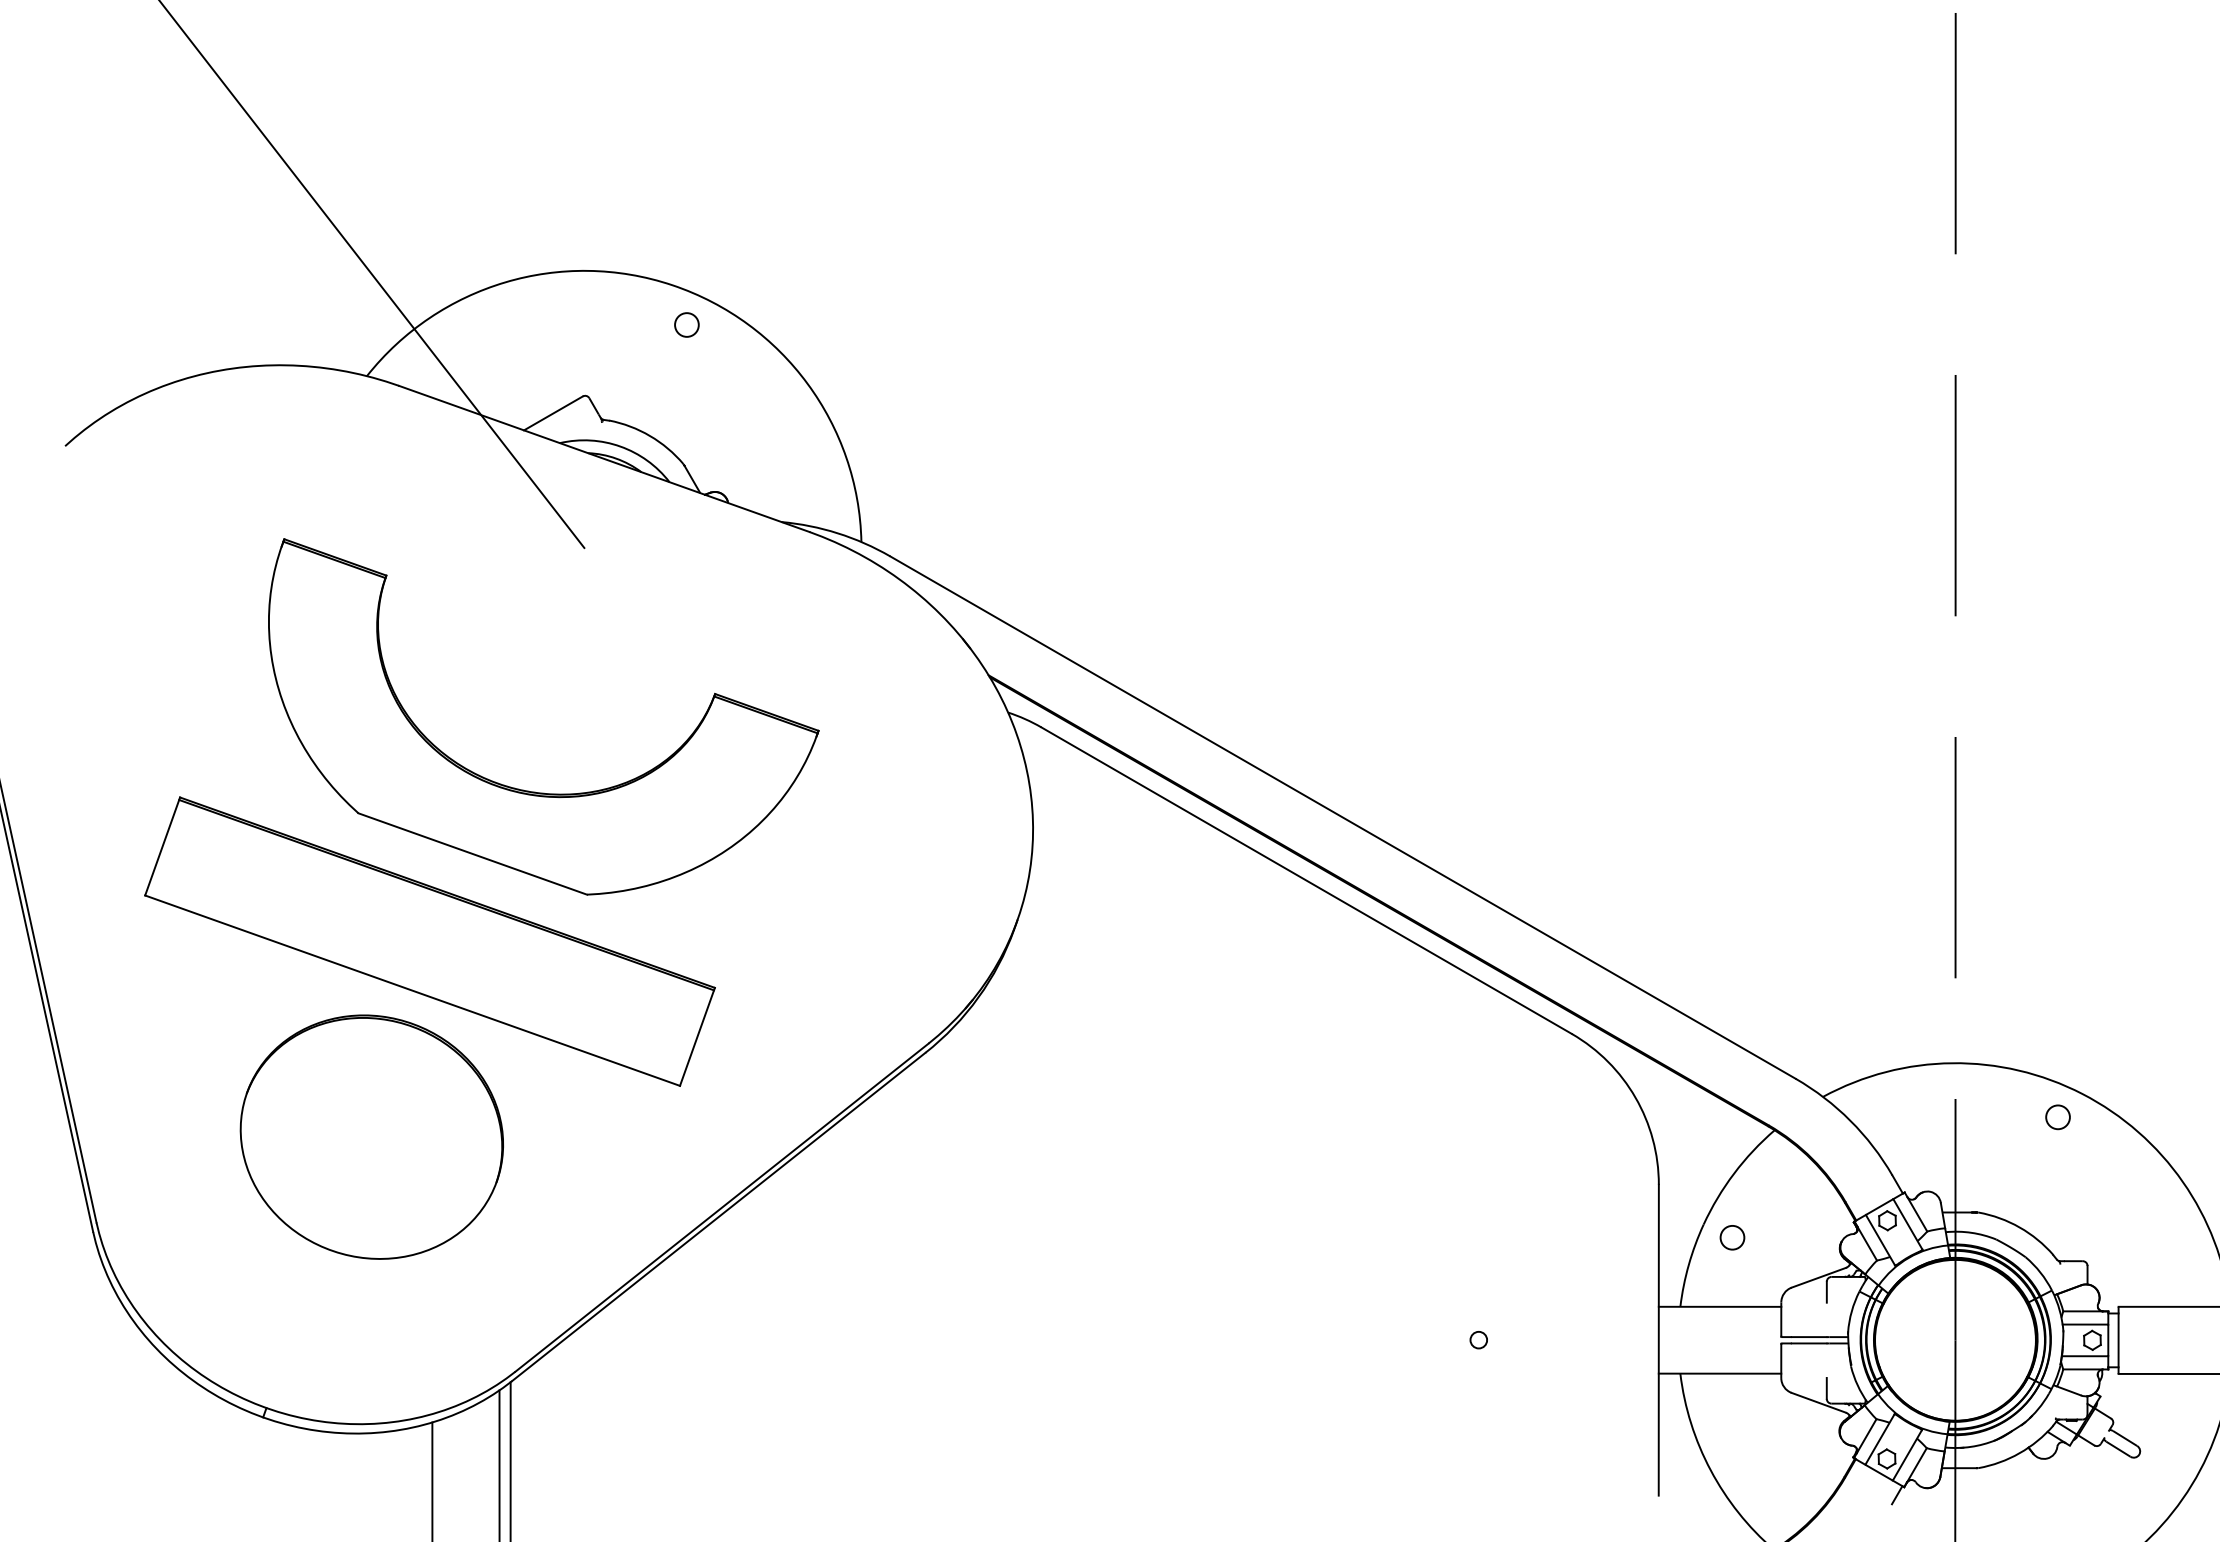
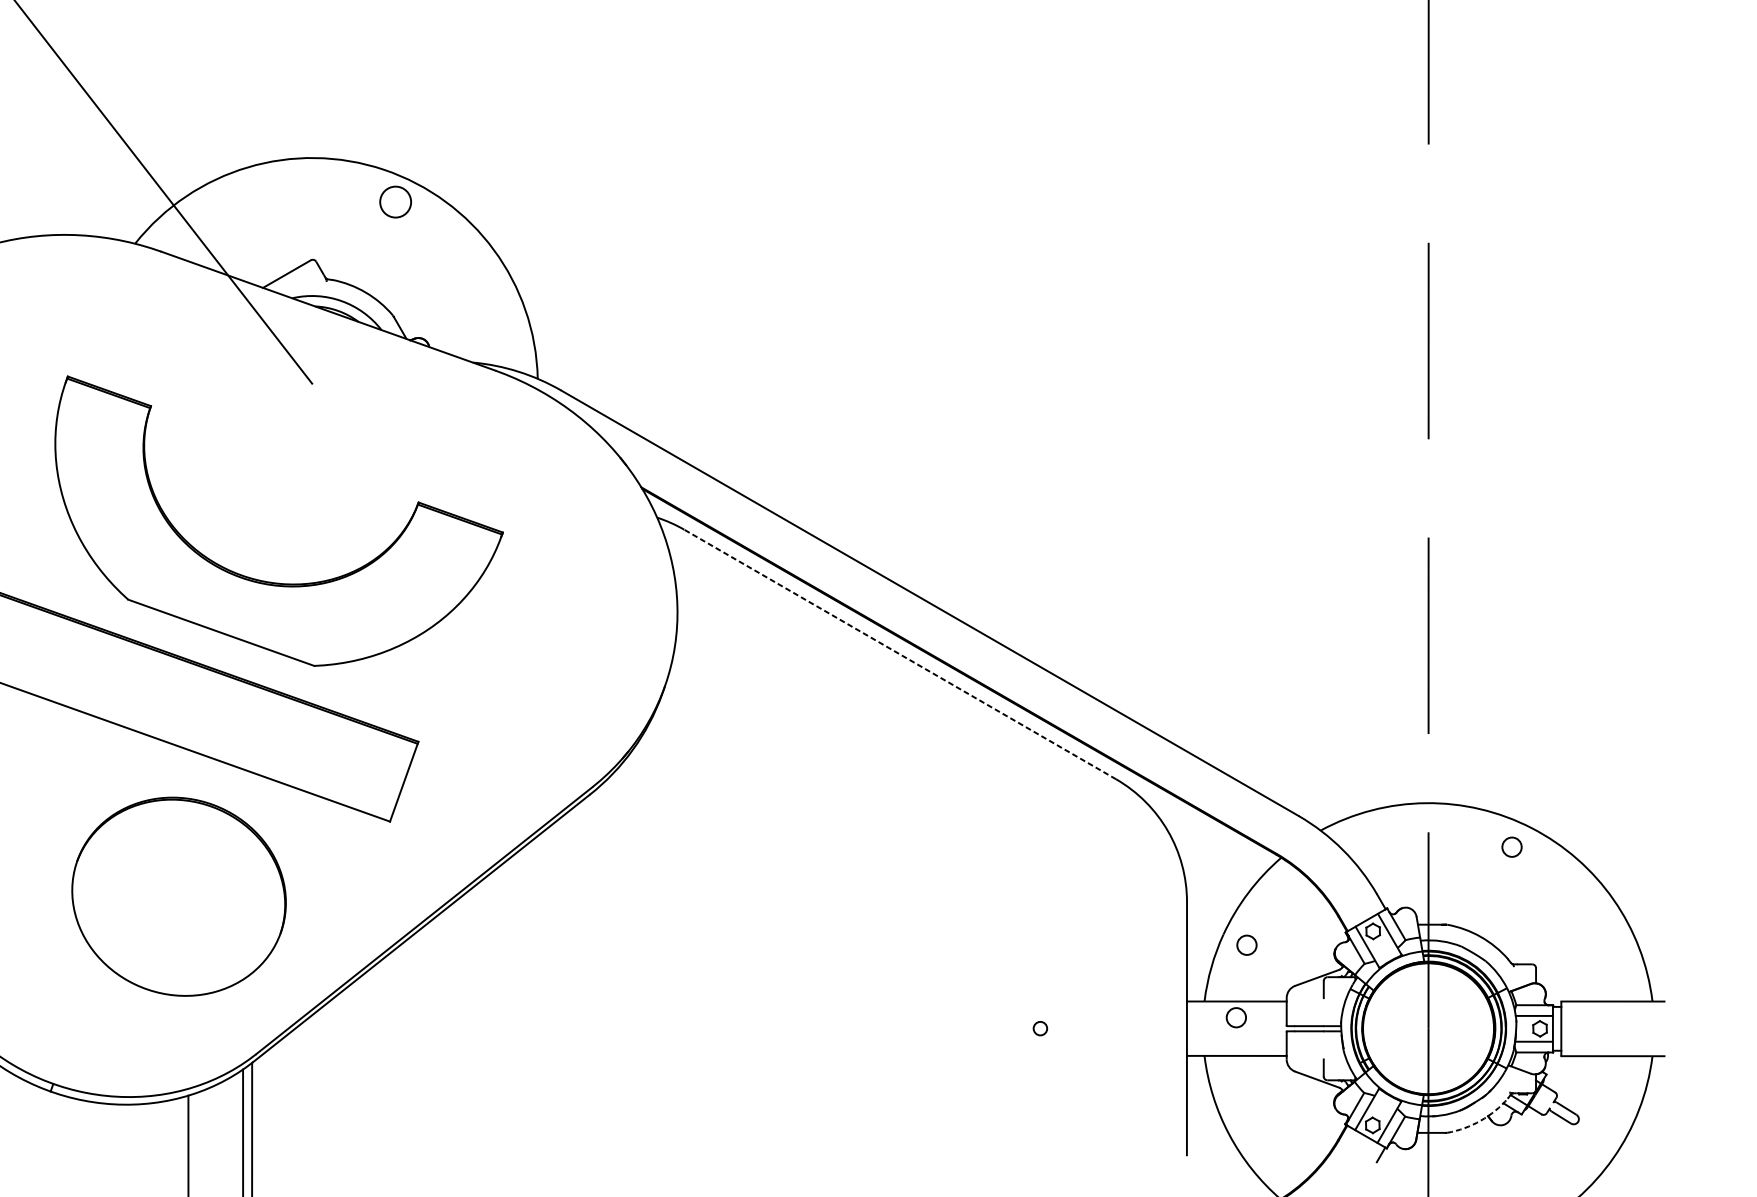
circle: (686, 324) -> (395, 201), size x1.6
line: (1306, 880) -> (900, 654), solid -> dashed
part: (371, 1136) -> (178, 896), moved
circle: (1719, 1326) -> (1236, 1017), added
arc: (2019, 1453) -> (1480, 1120), solid -> dashed

